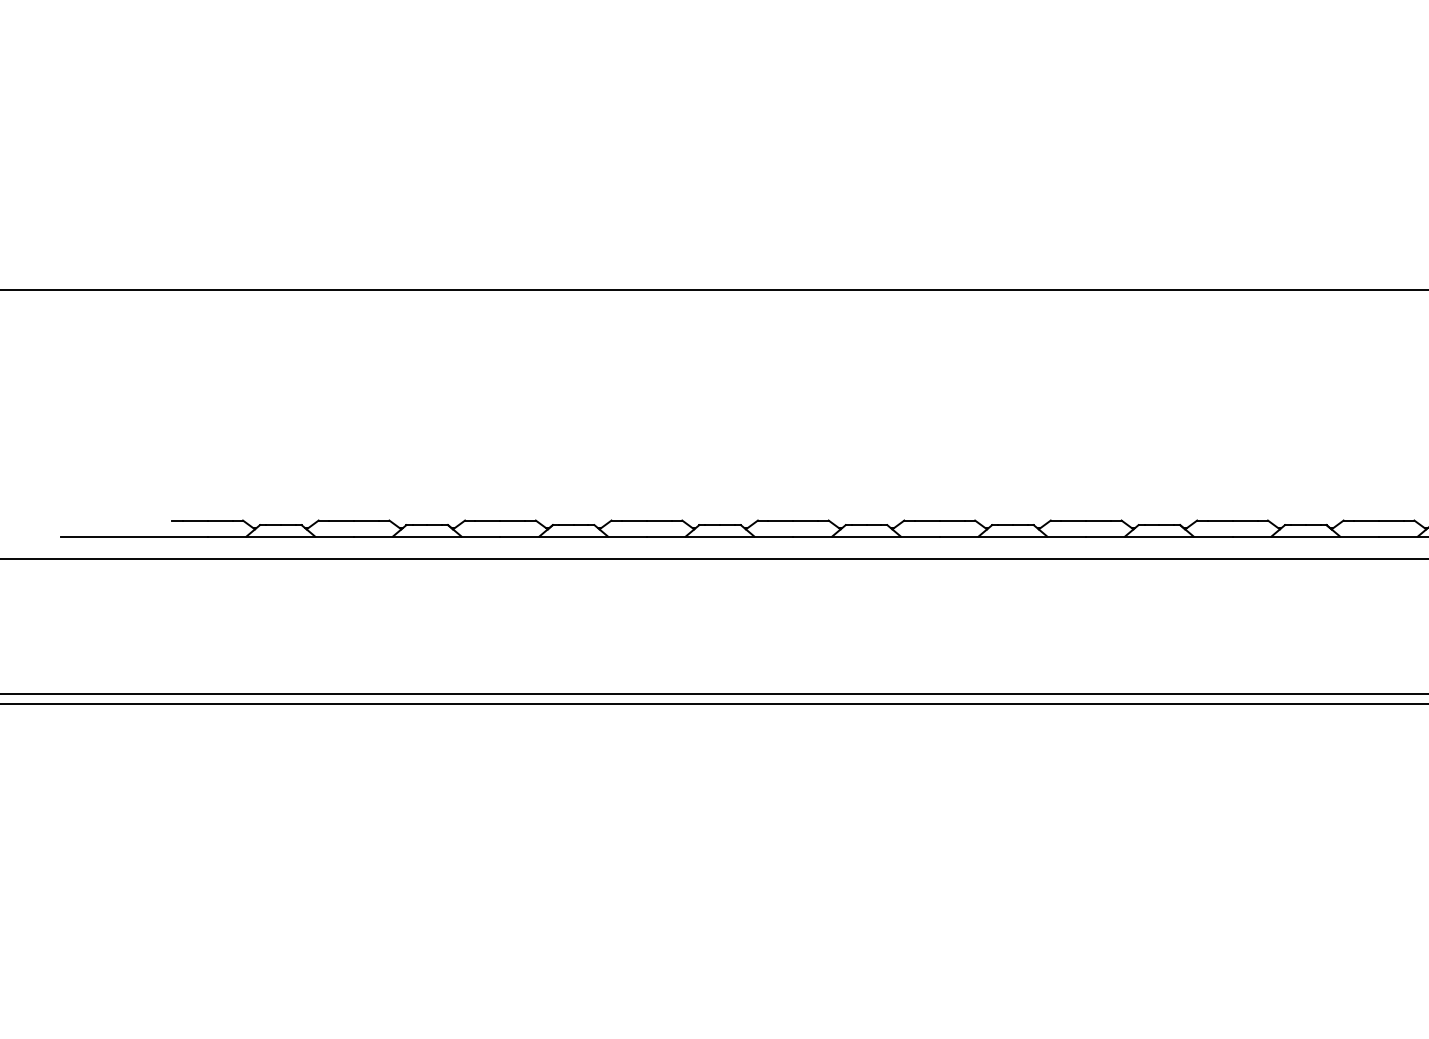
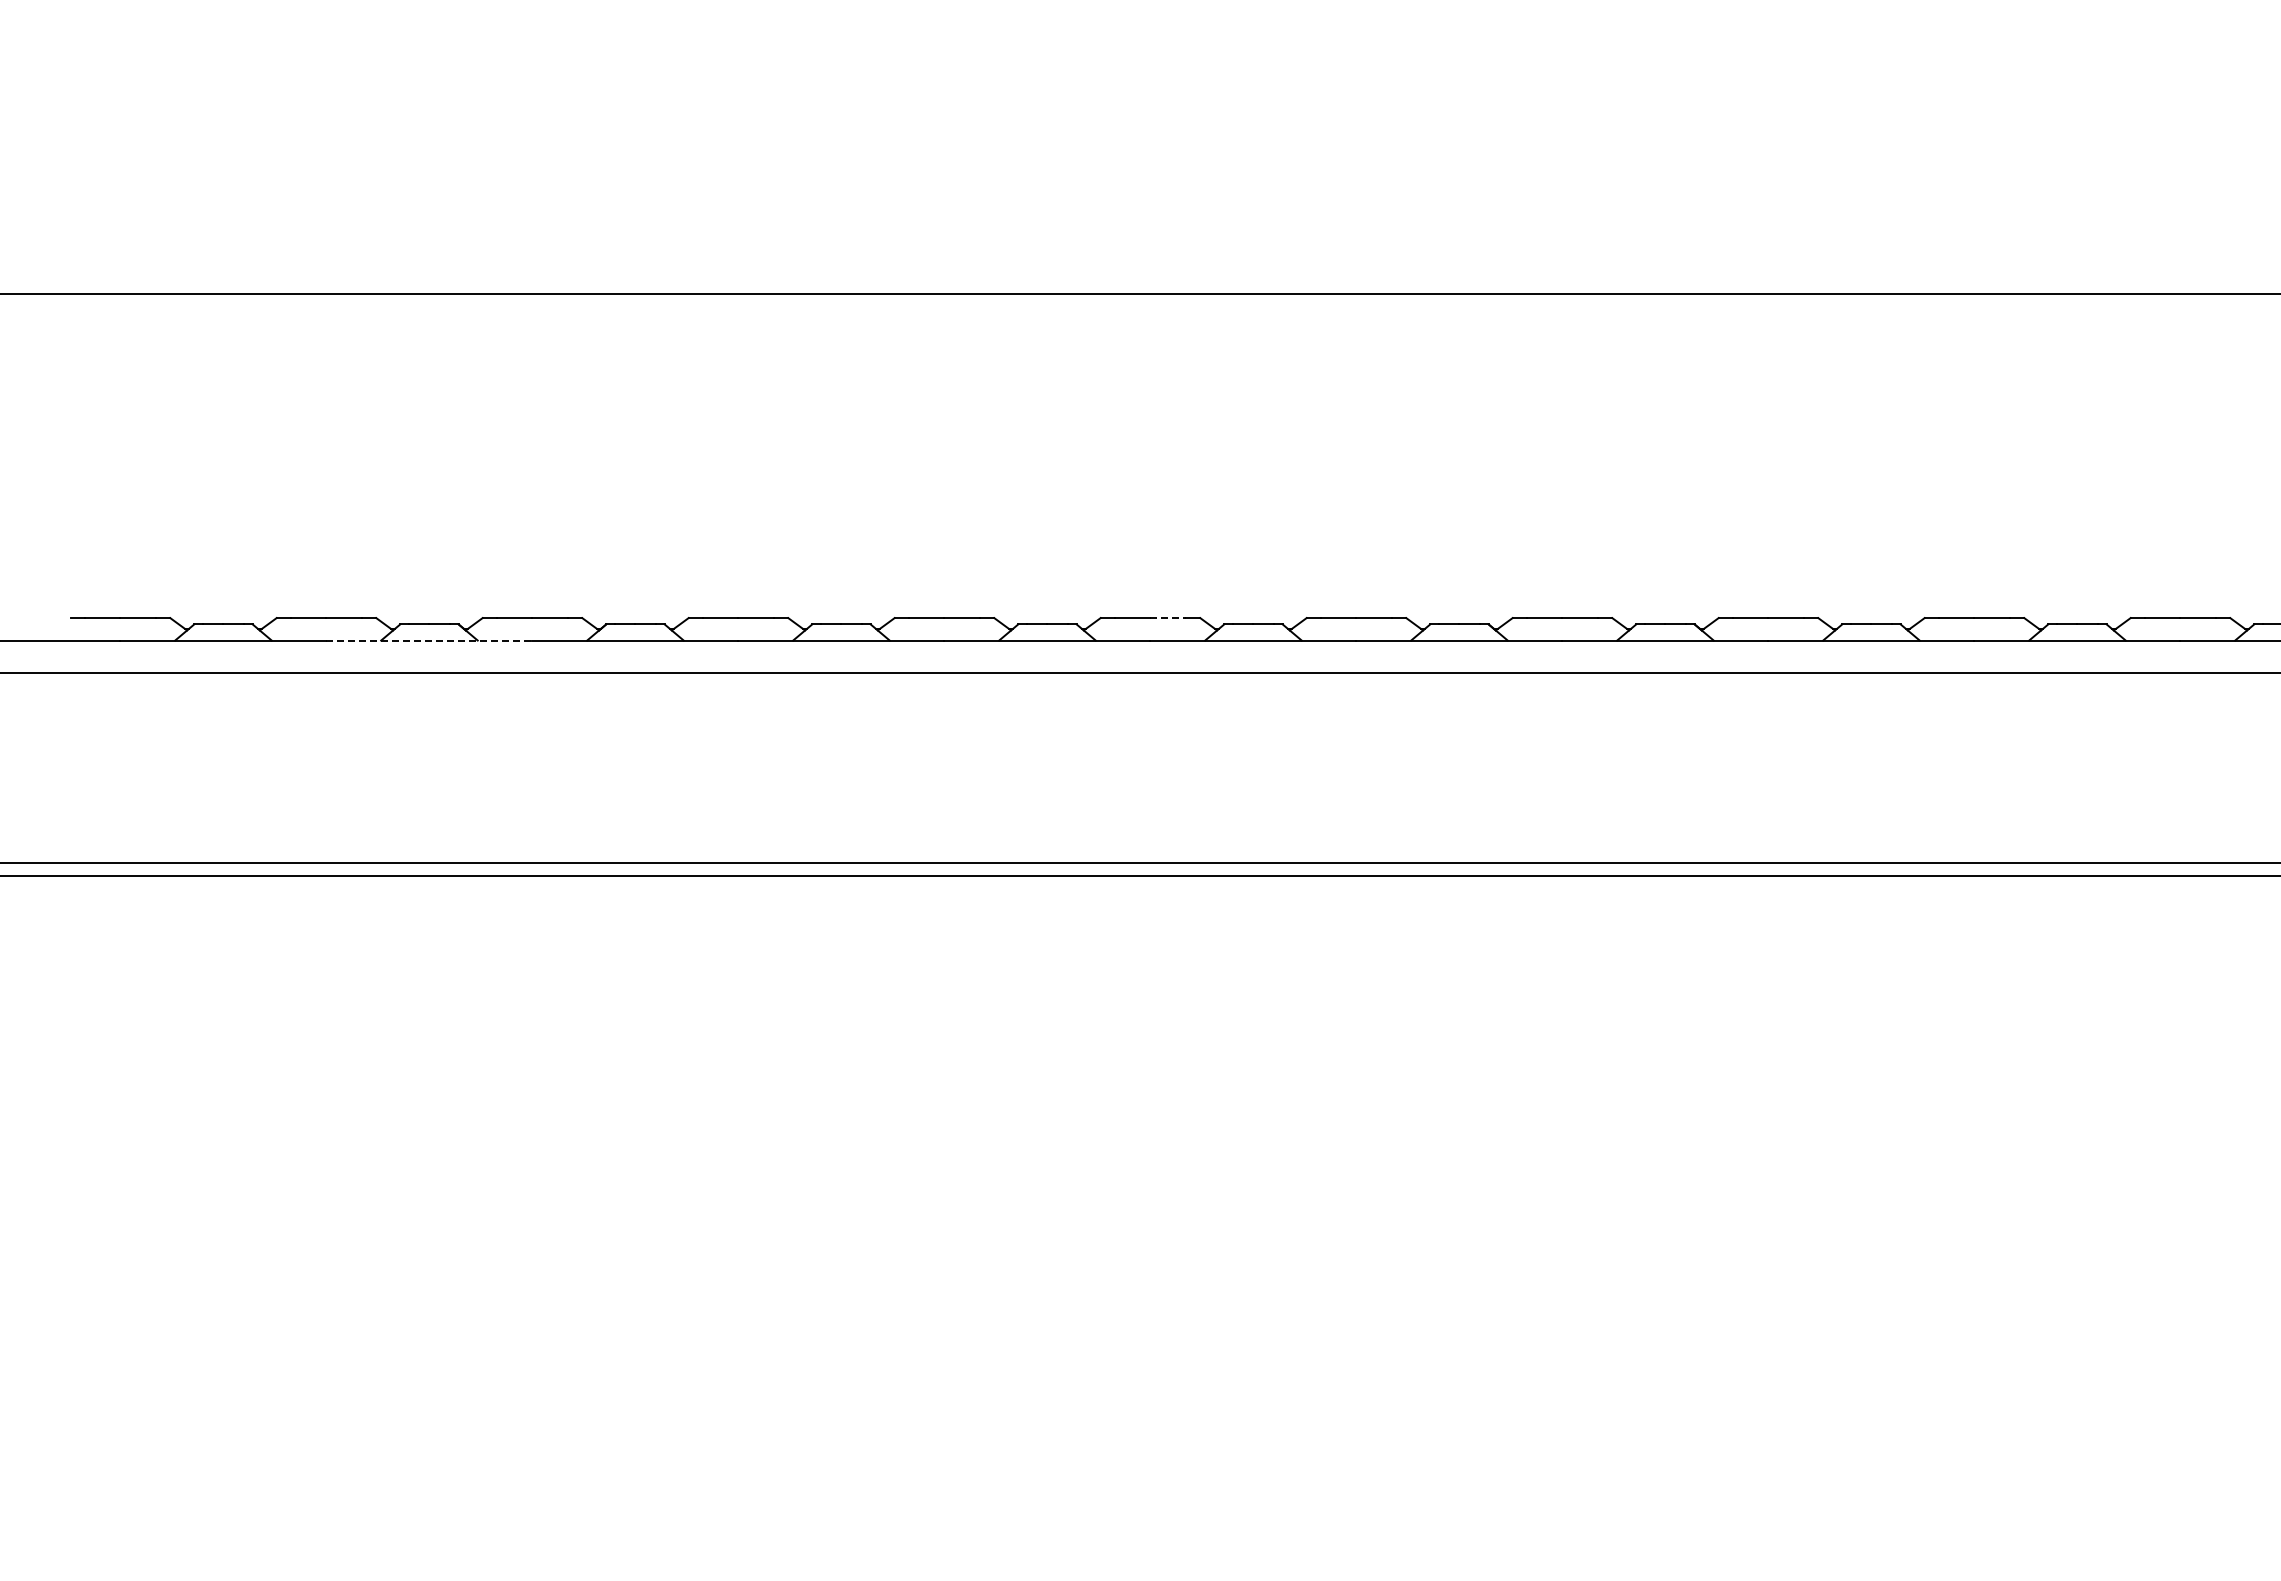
line: (952, 520) -> (1168, 618), solid -> dashed
line: (427, 536) -> (429, 640), solid -> dashed

